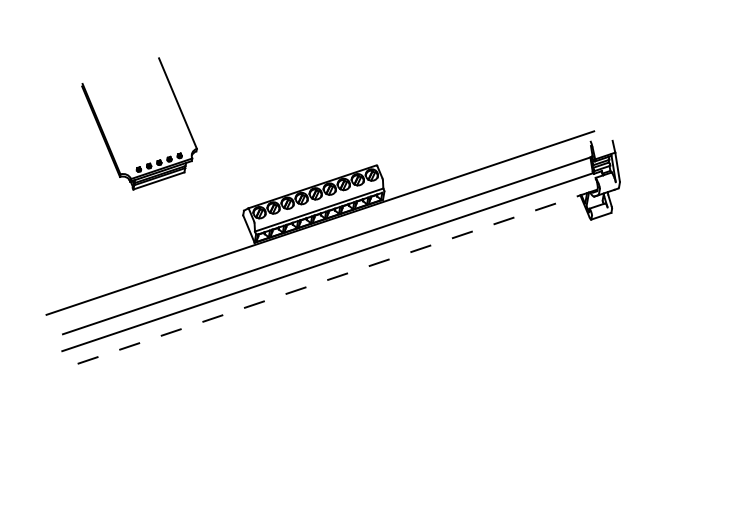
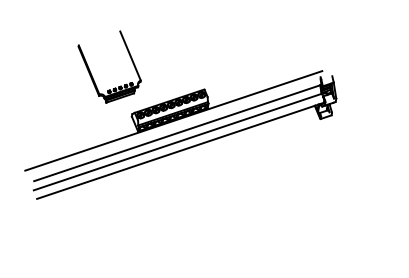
part: (105, 133) -> (91, 72), moved
line: (332, 277) -> (180, 150), dashed -> solid

